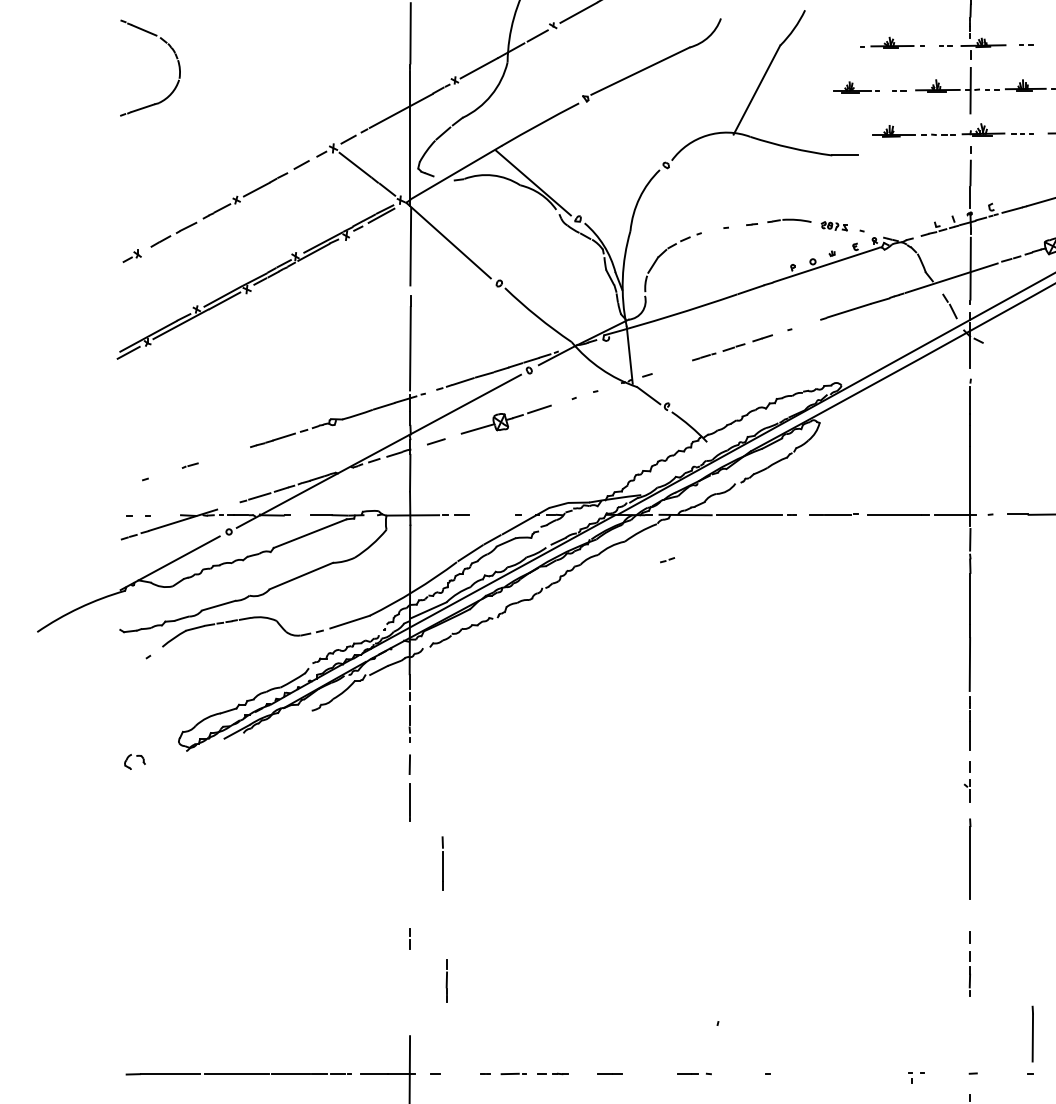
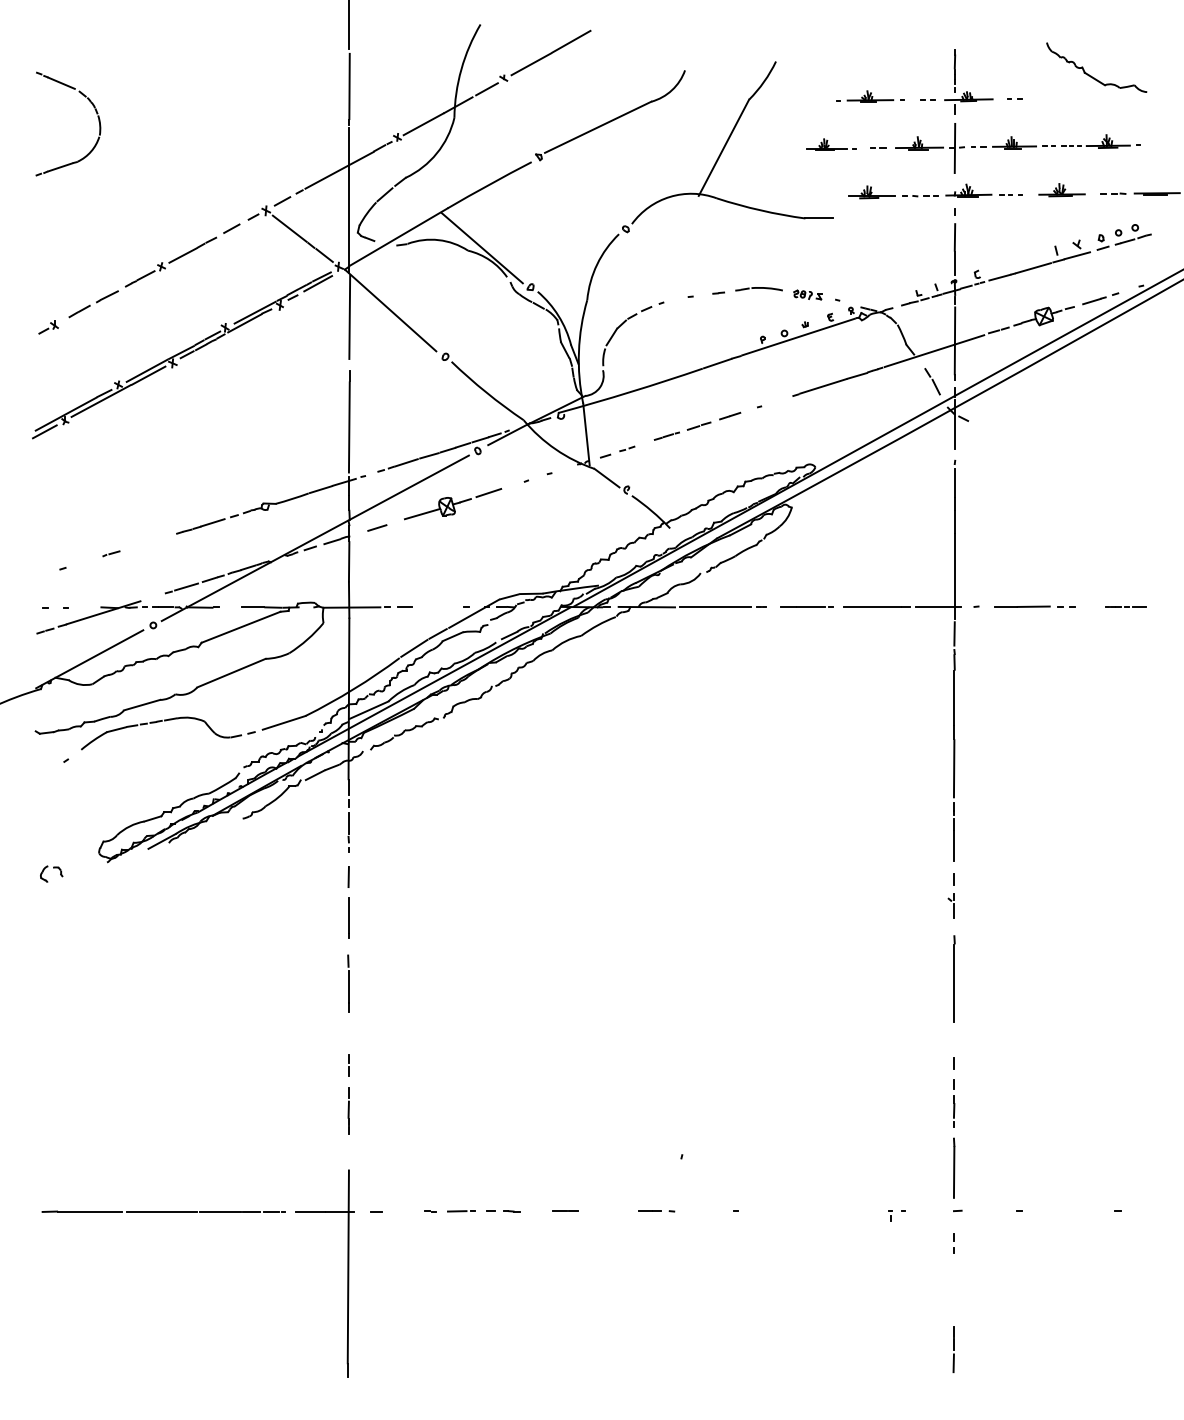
line: (668, 559) -> (628, 448), moved
line: (442, 863) -> (348, 983), moved
line: (446, 980) -> (348, 1110), moved
line: (1033, 1033) -> (954, 1167), moved

